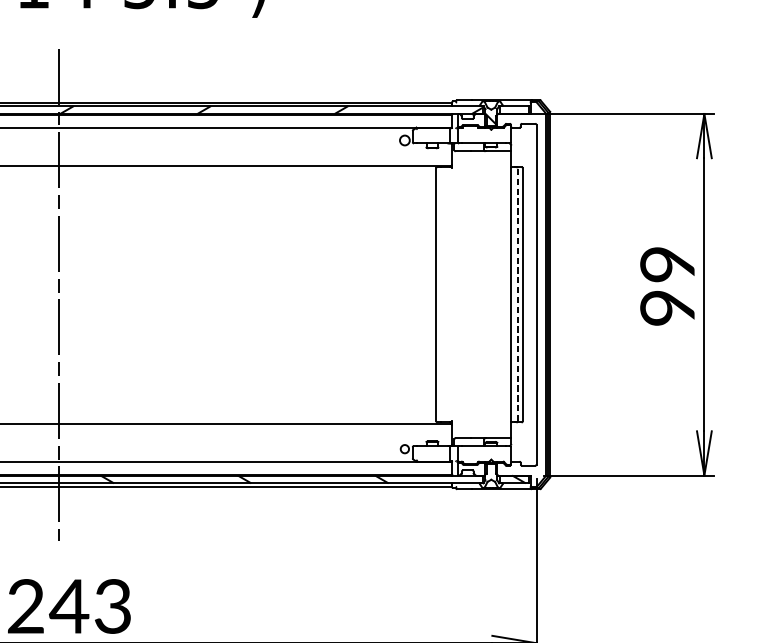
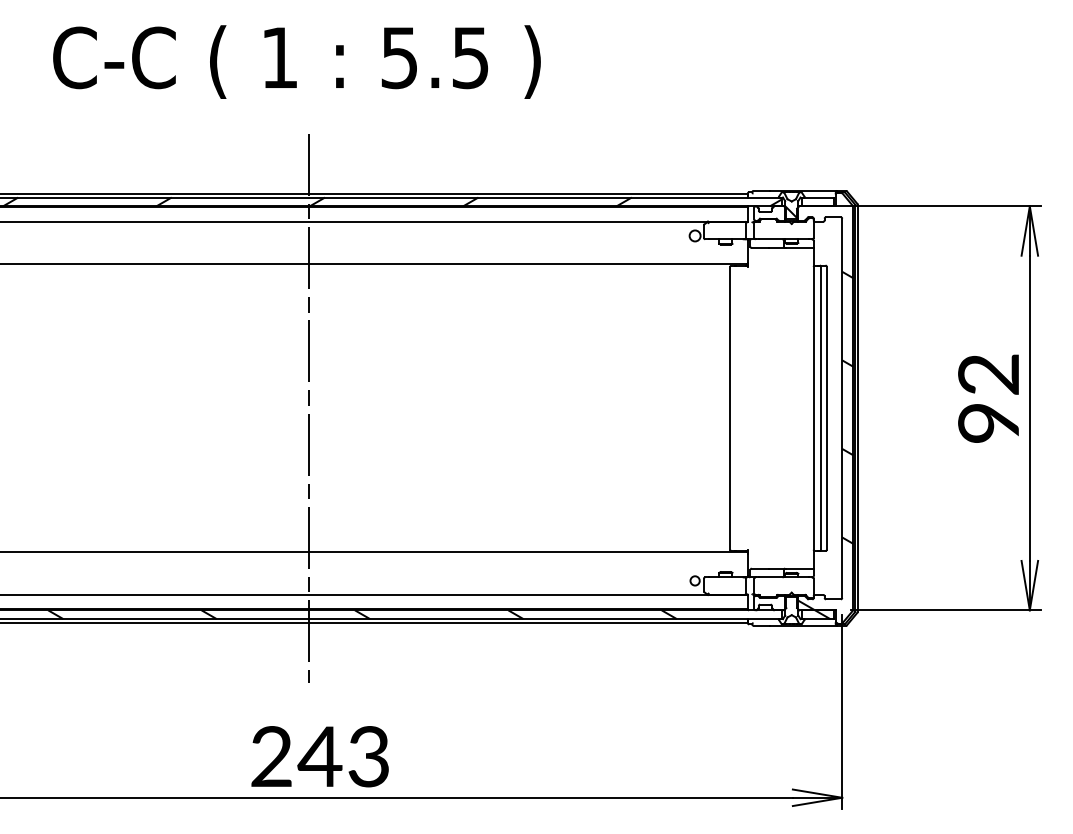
text: (667, 264) -> (988, 374), 99 -> 92
line: (517, 294) -> (821, 407), dashed -> solid
hatch: (521, 329) -> (825, 447), added

